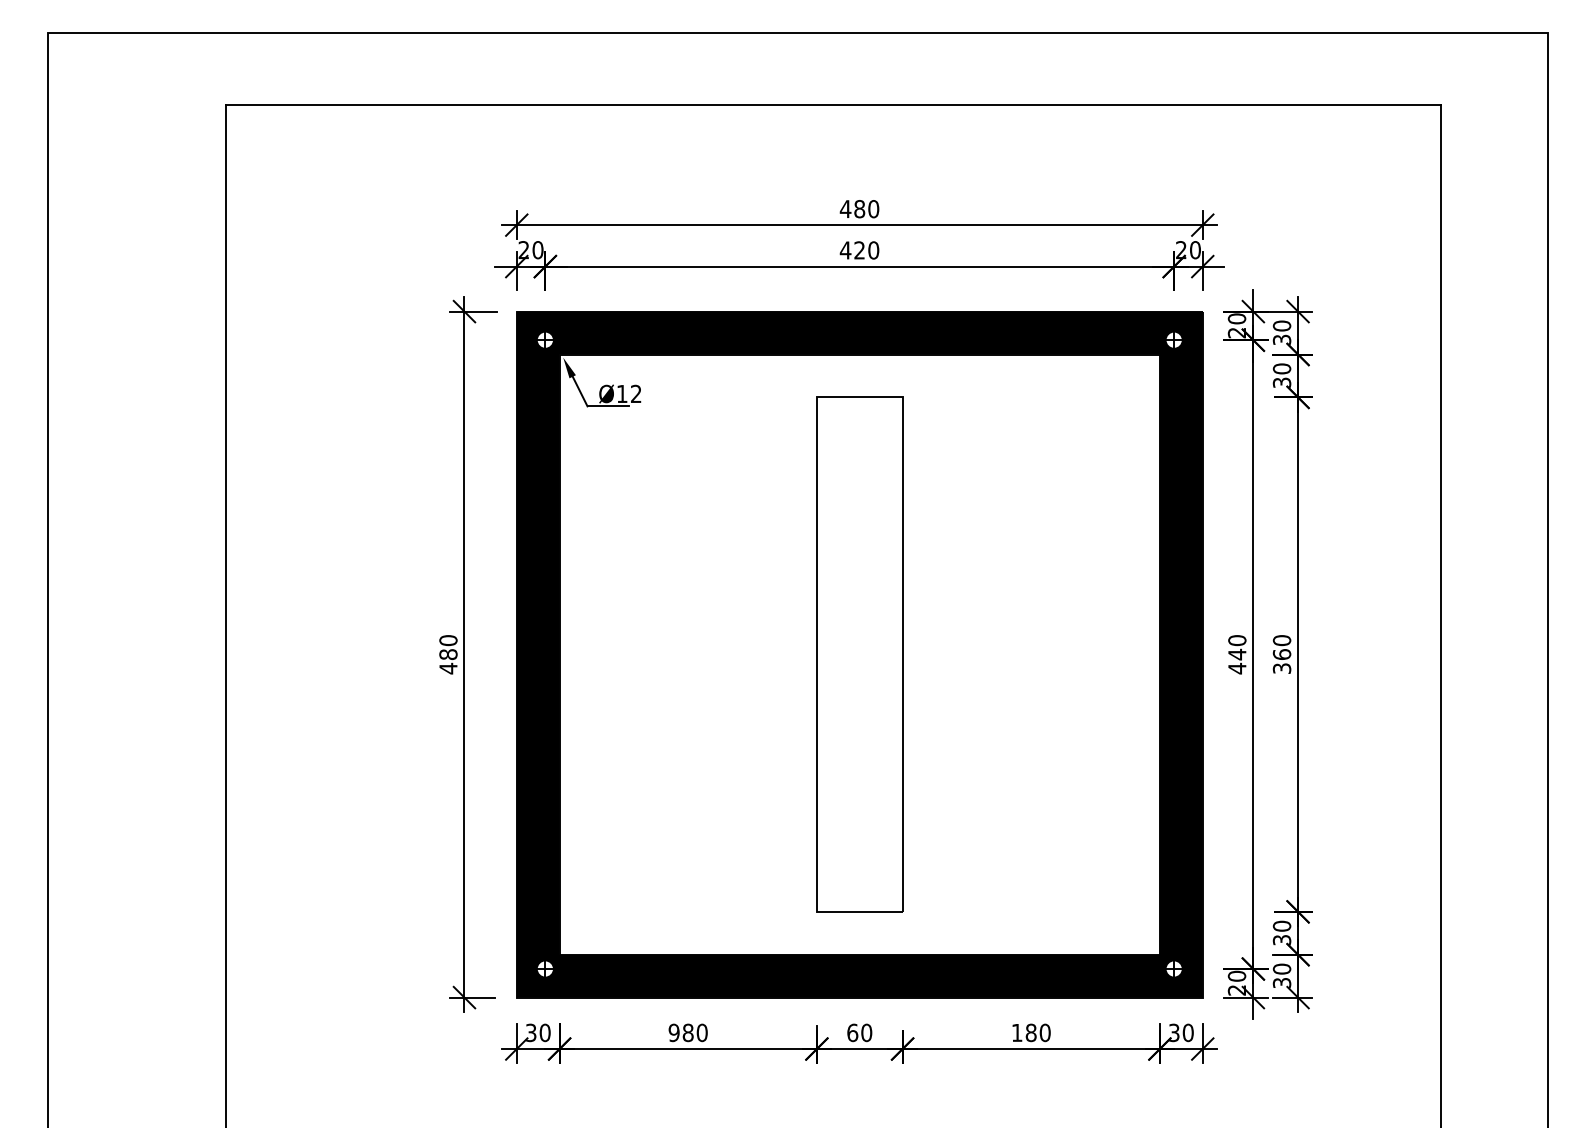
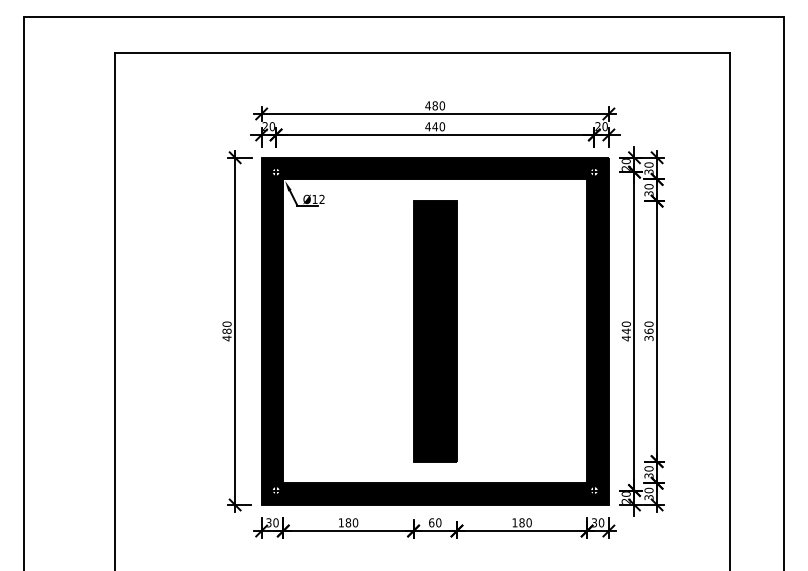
text: (860, 249) -> (435, 126), 420 -> 440
fill: (858, 654) -> (434, 331), added
text: (674, 1032) -> (341, 522), 980 -> 180

